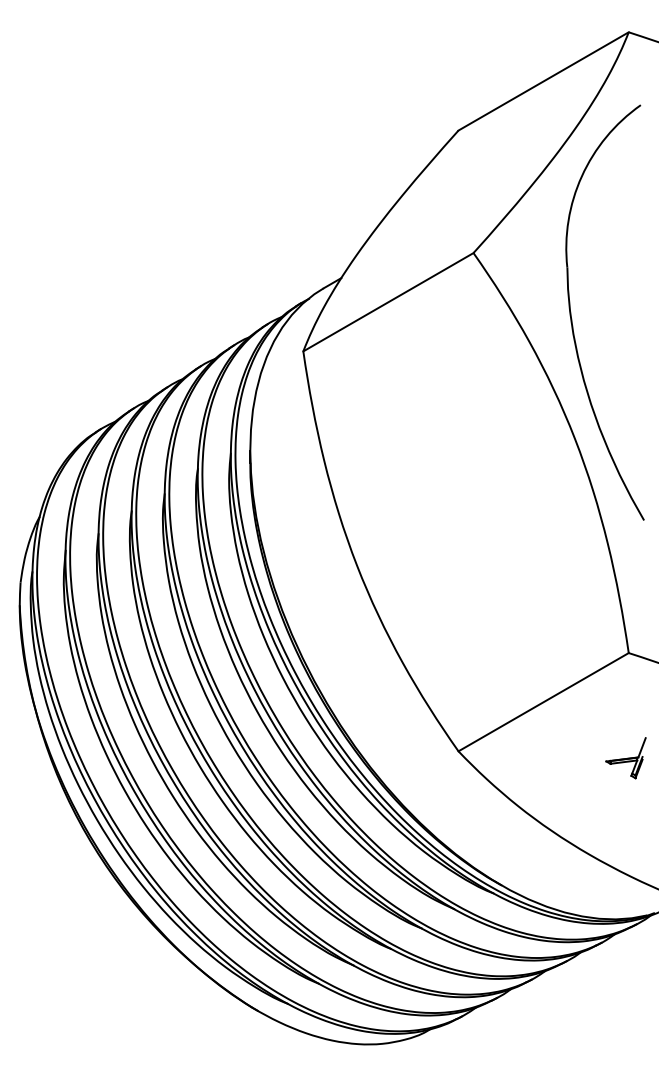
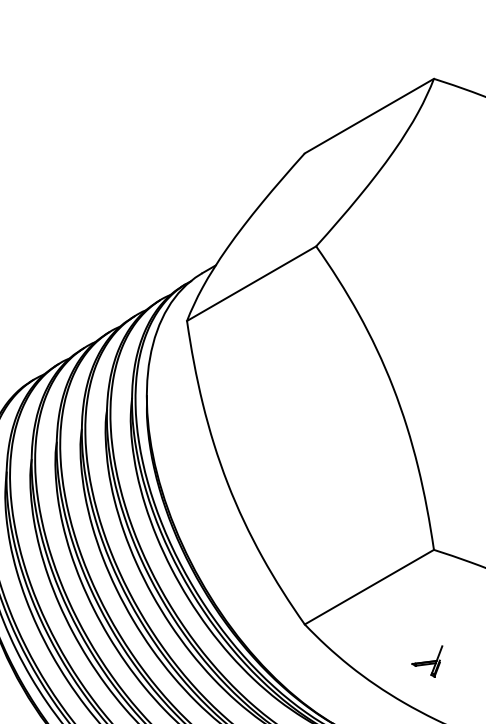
part: (572, 319) -> (391, 296), removed
part: (625, 758) -> (426, 661), moved

